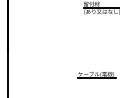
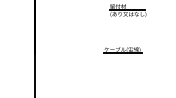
part: (96, 75) -> (122, 50), moved

